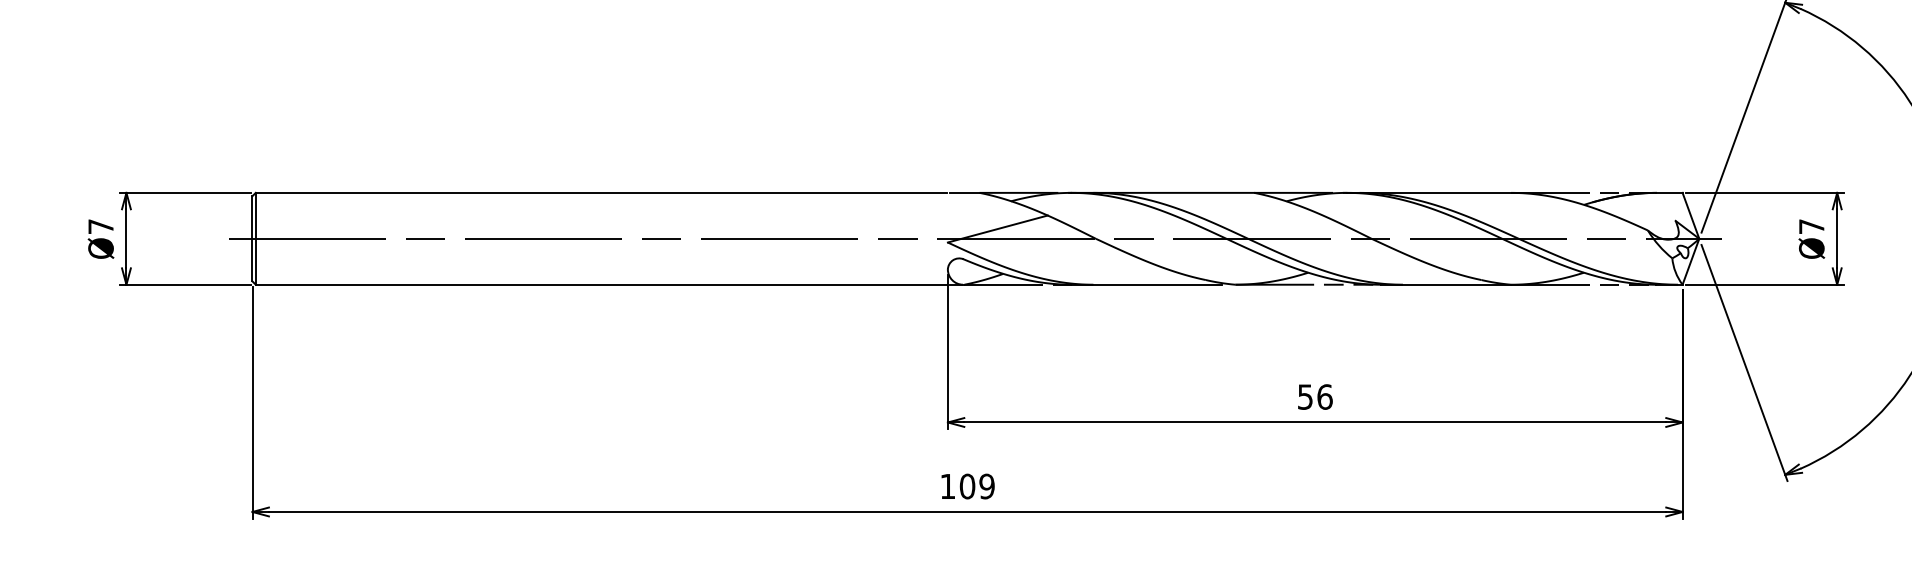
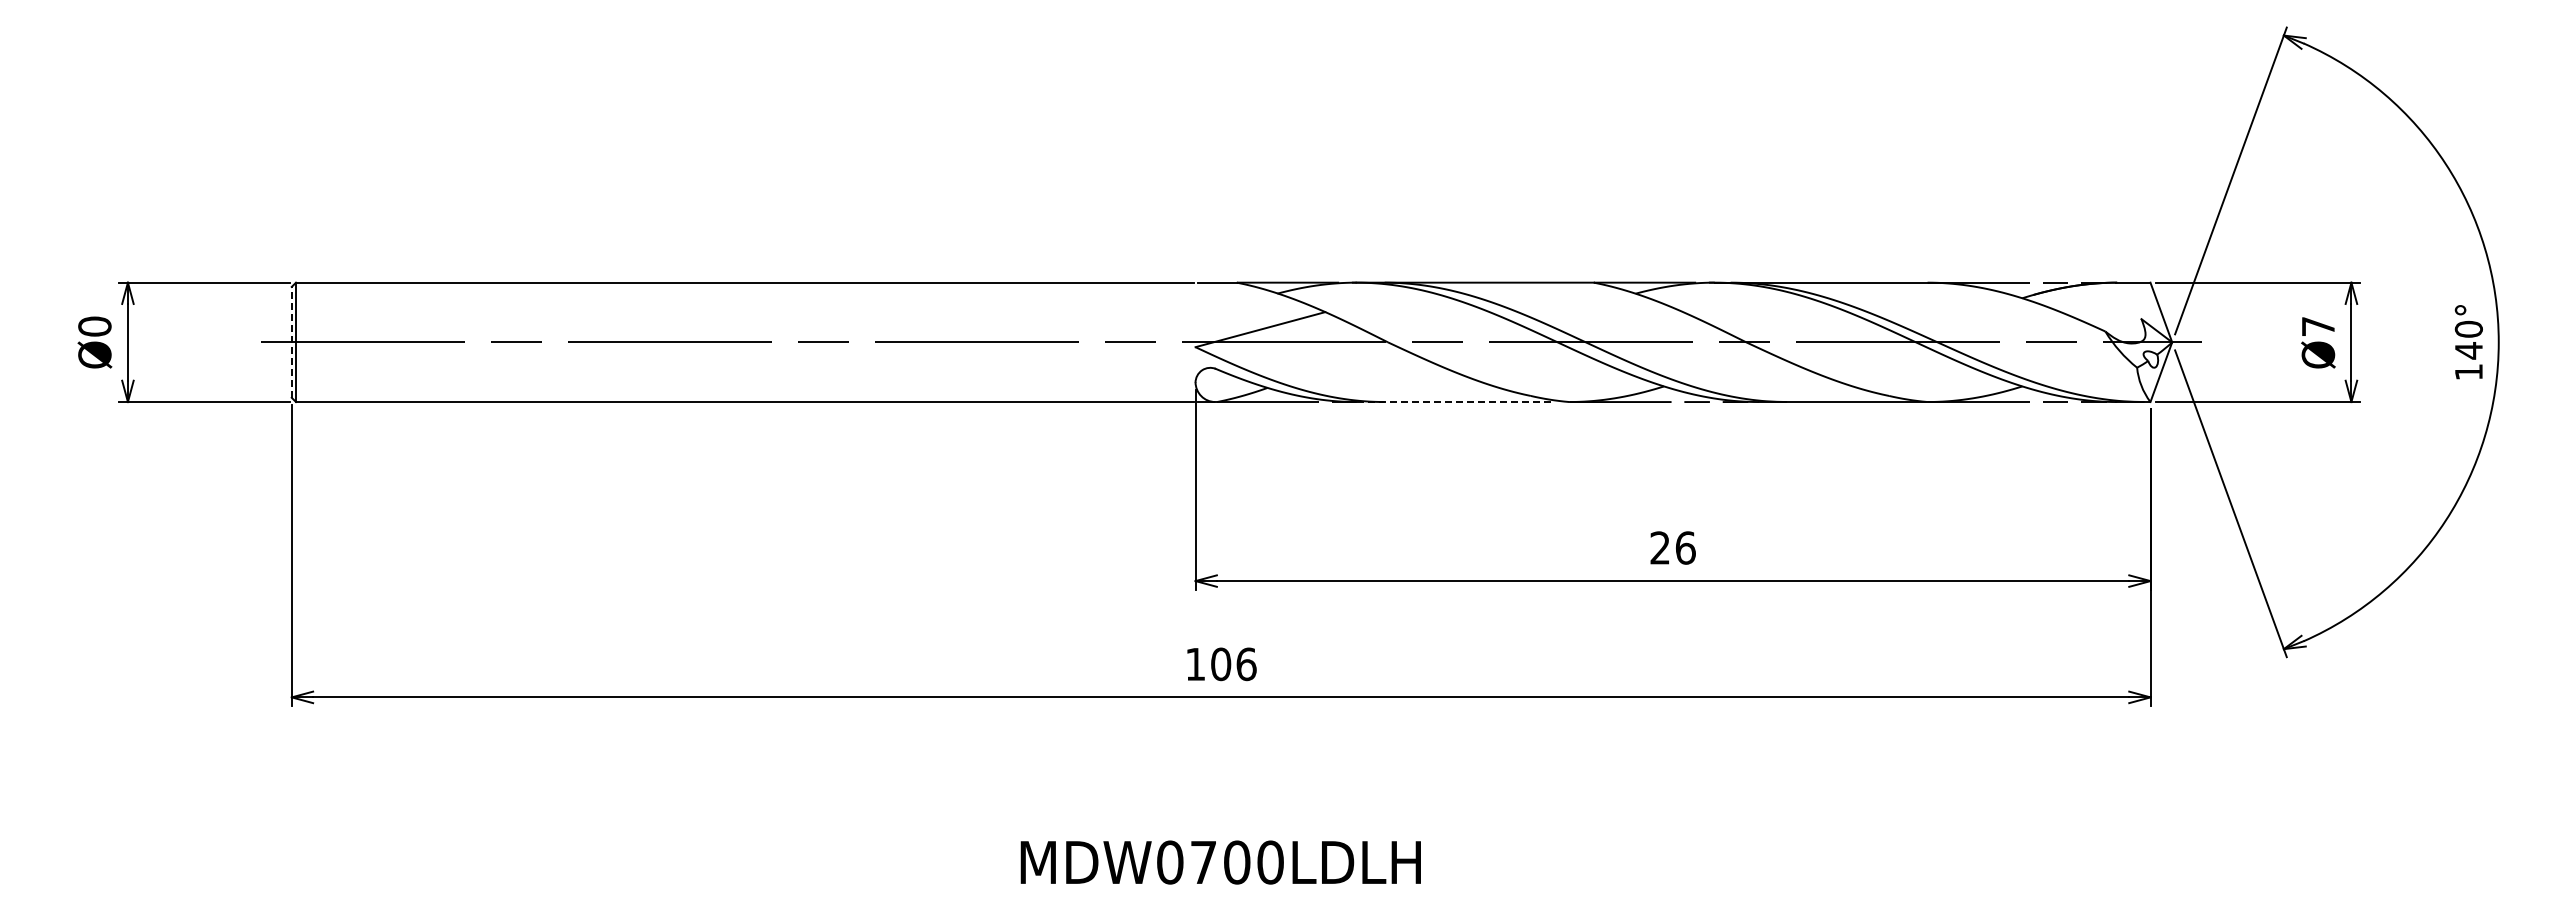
text: (100, 226) -> (94, 326), Ø7 -> Ø0
line: (252, 238) -> (291, 341), solid -> dashed
line: (1147, 285) -> (1454, 402), solid -> dashed
text: (1304, 396) -> (1659, 547), 56 -> 26
text: (987, 486) -> (1246, 664), 109 -> 106

